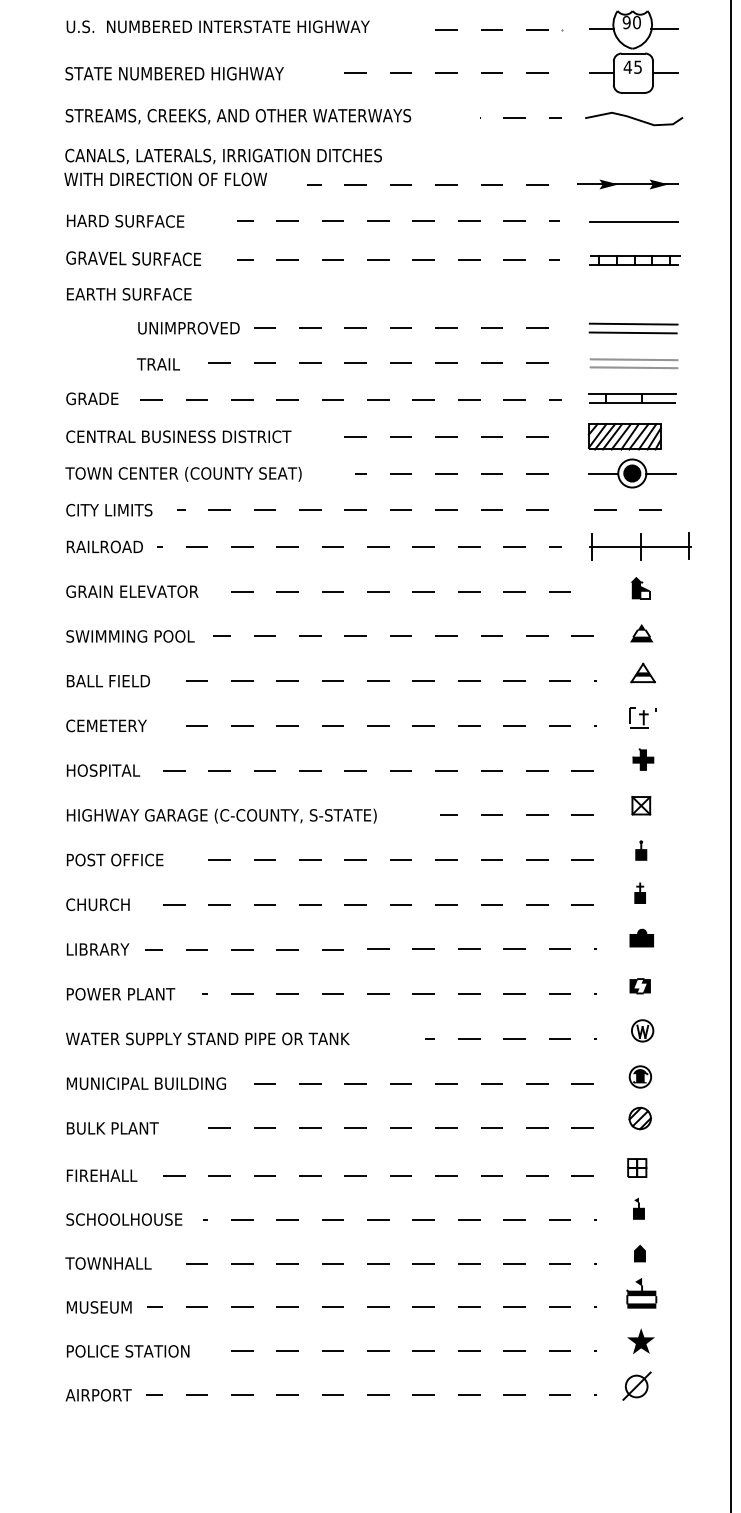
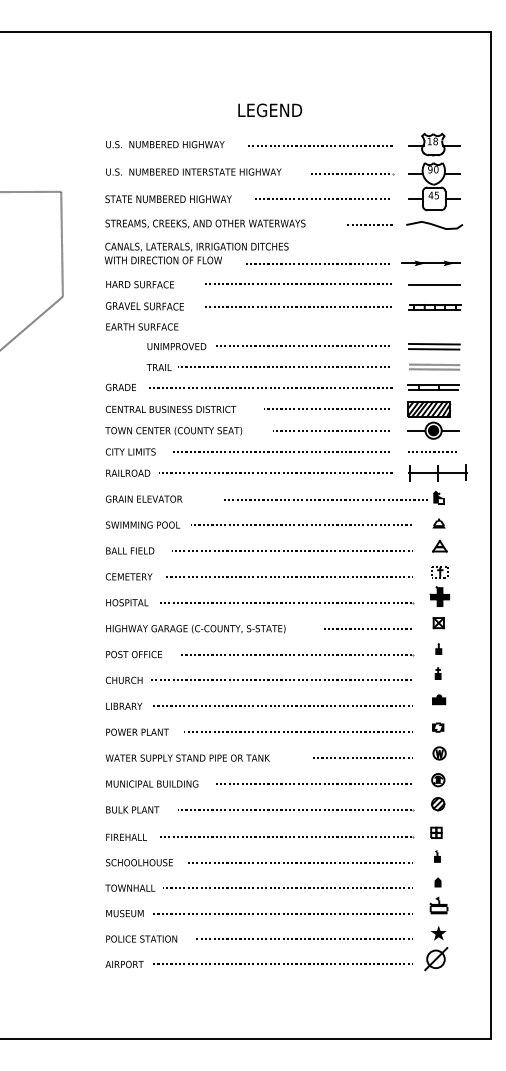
line: (404, 590) -> (324, 499), moved
part: (642, 758) -> (439, 595), size x1.6
part: (637, 1386) -> (436, 959), size x1.4

